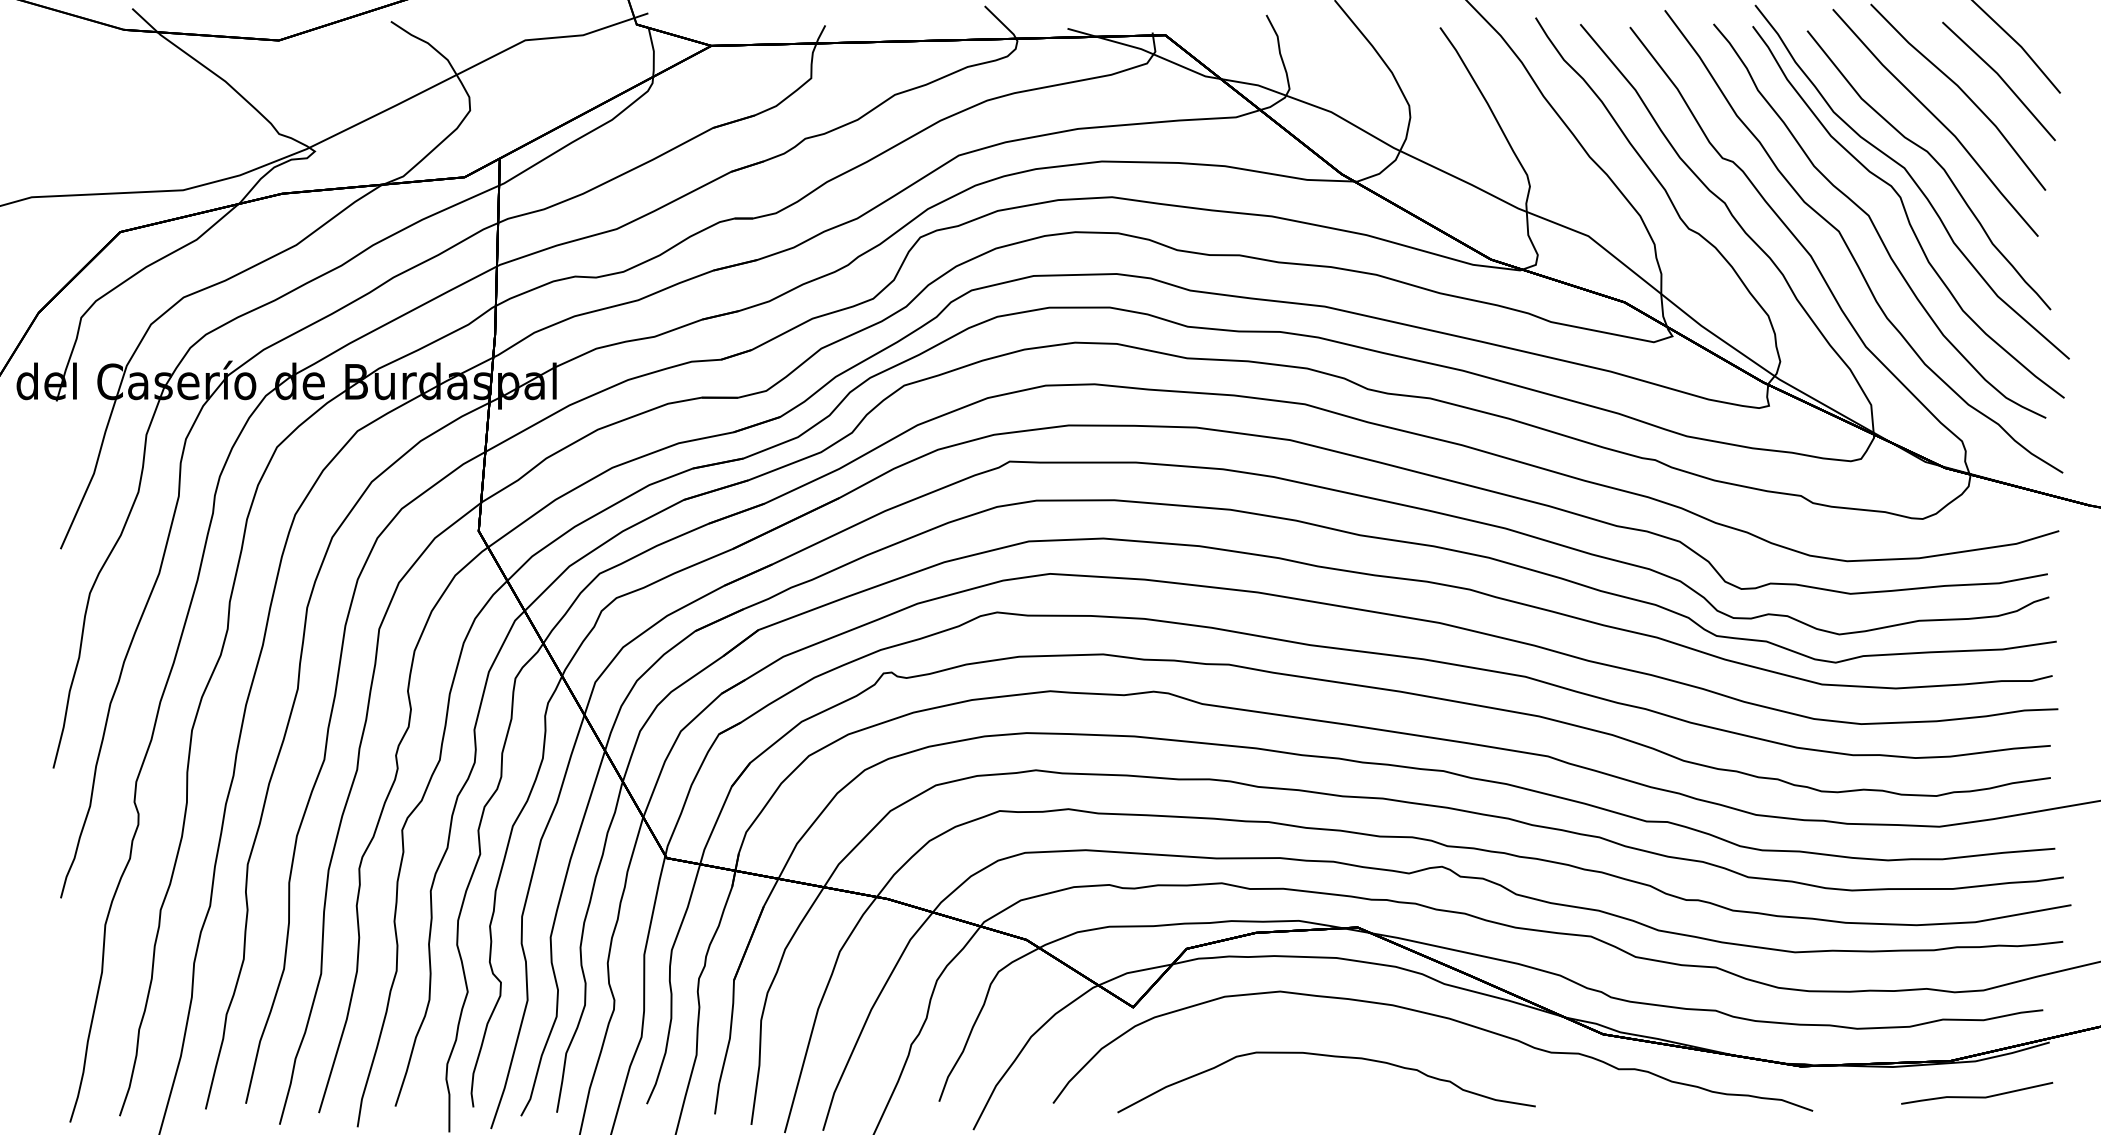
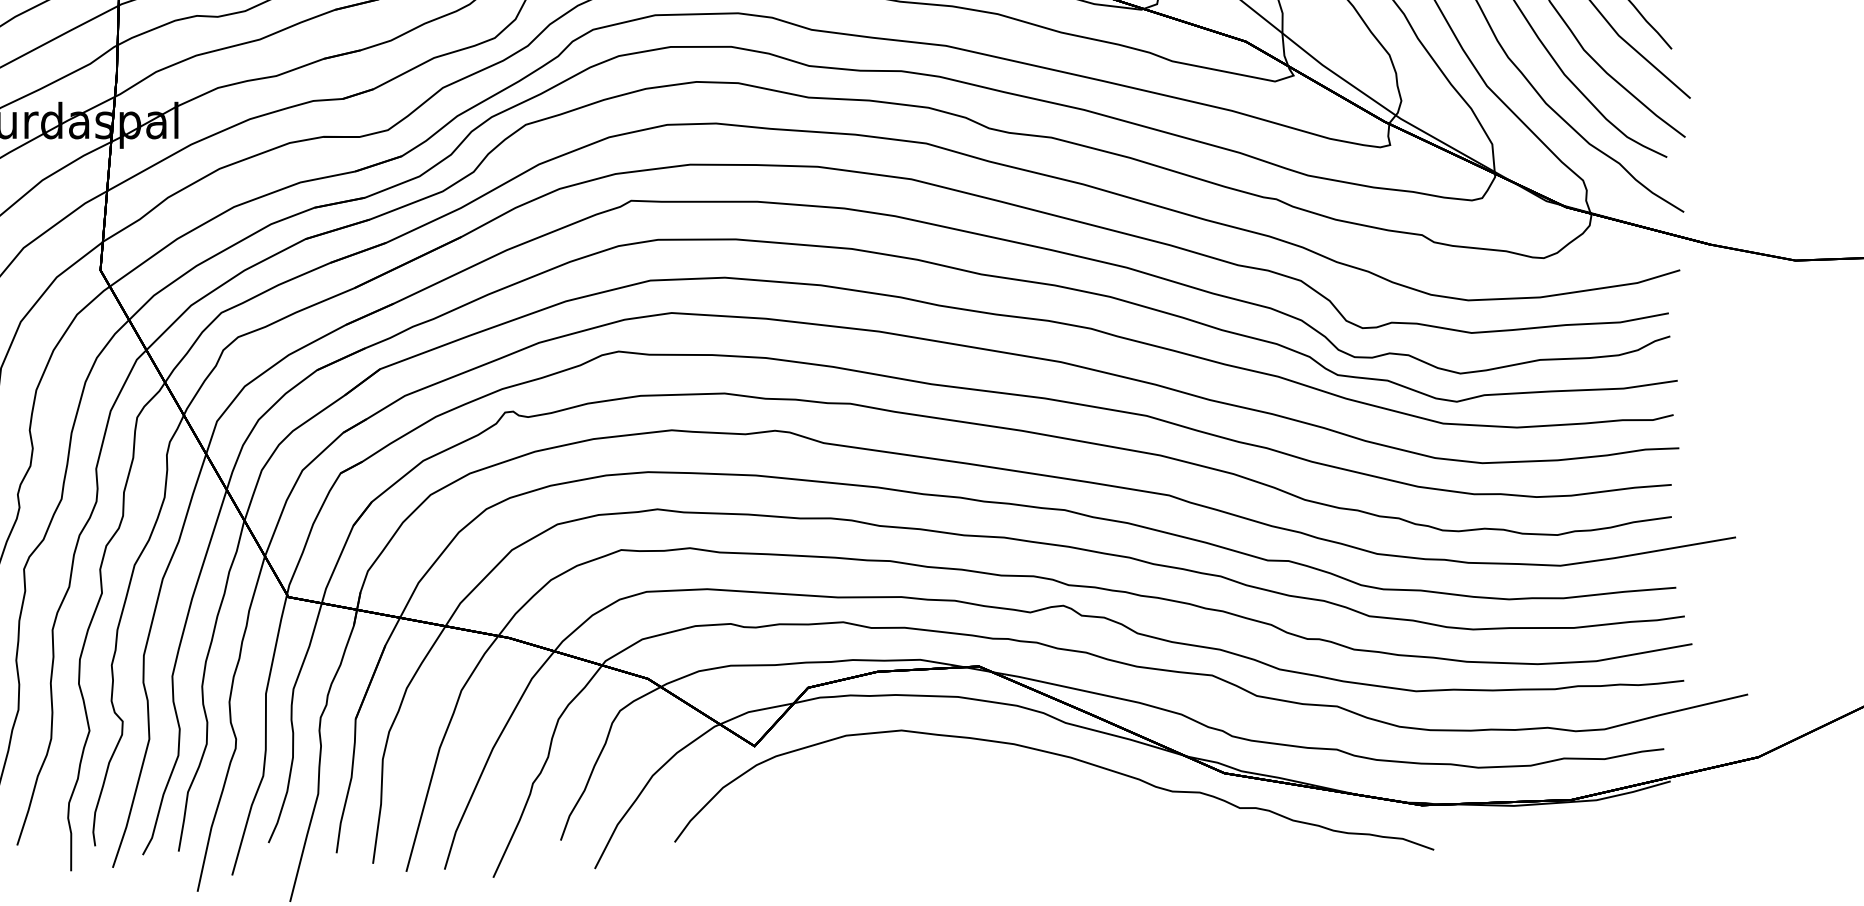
curve: (1333, 1057) -> (954, 796), removed
line: (1977, 1096) -> (1598, 835), removed

